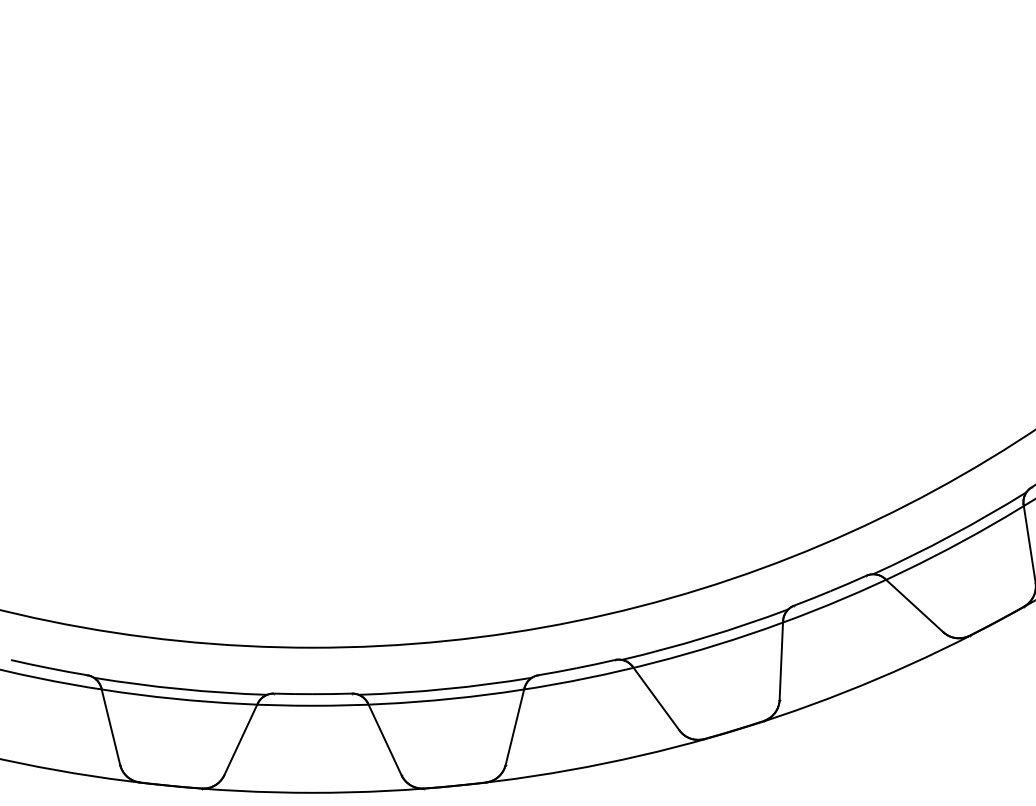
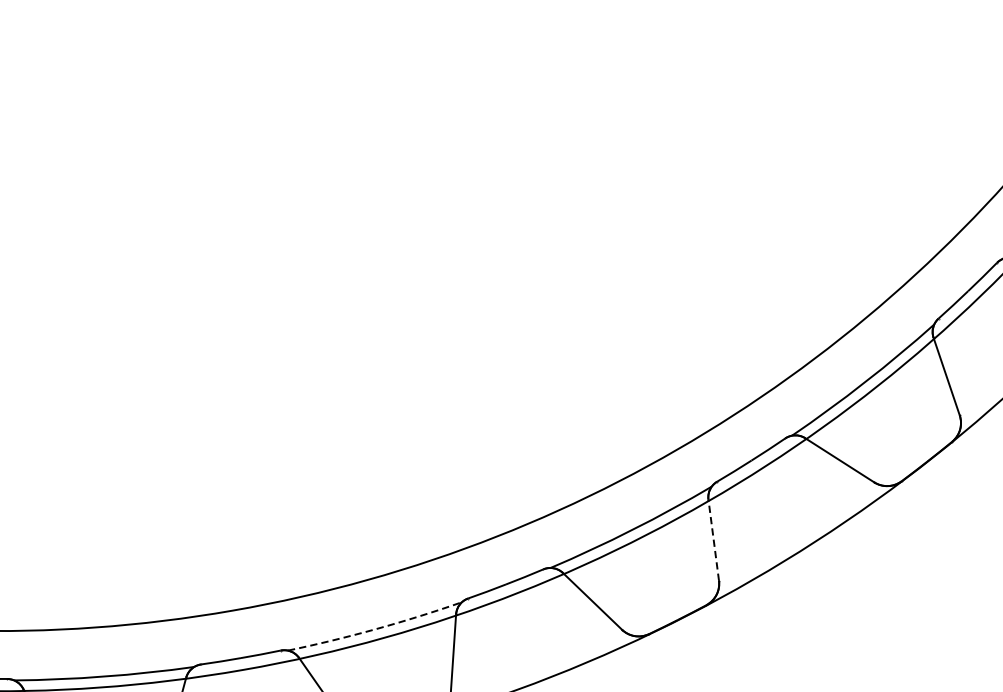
line: (781, 660) -> (713, 540), solid -> dashed
arc: (445, 689) -> (375, 629), solid -> dashed

